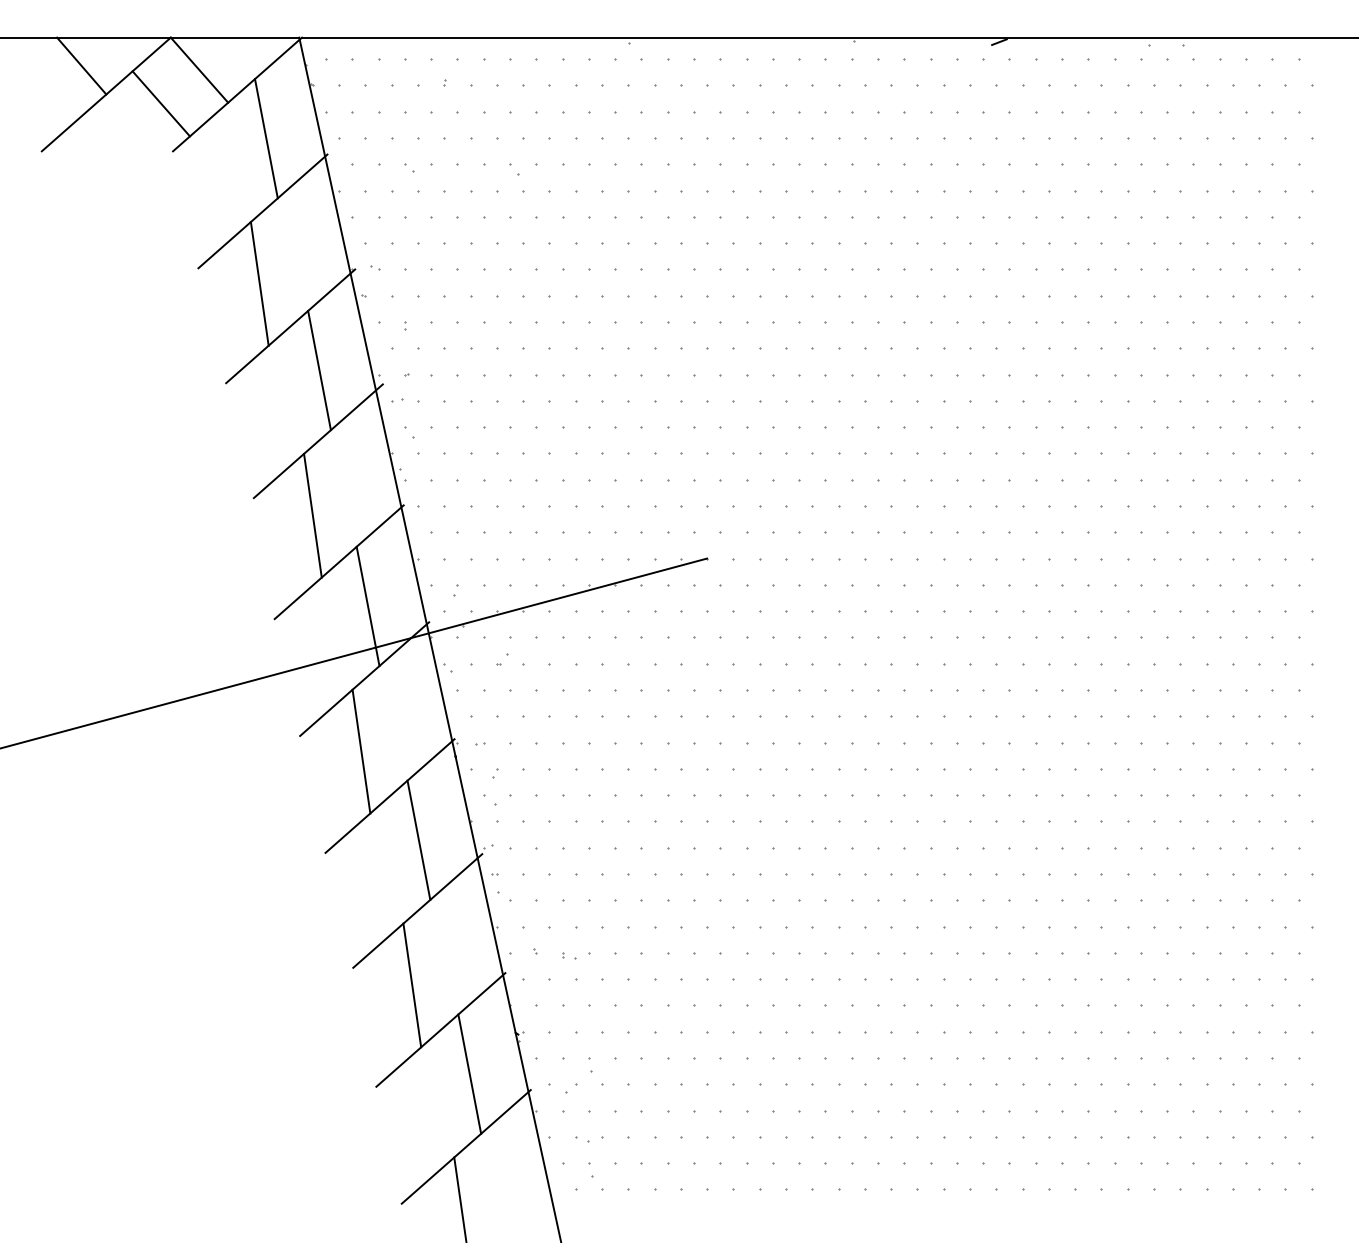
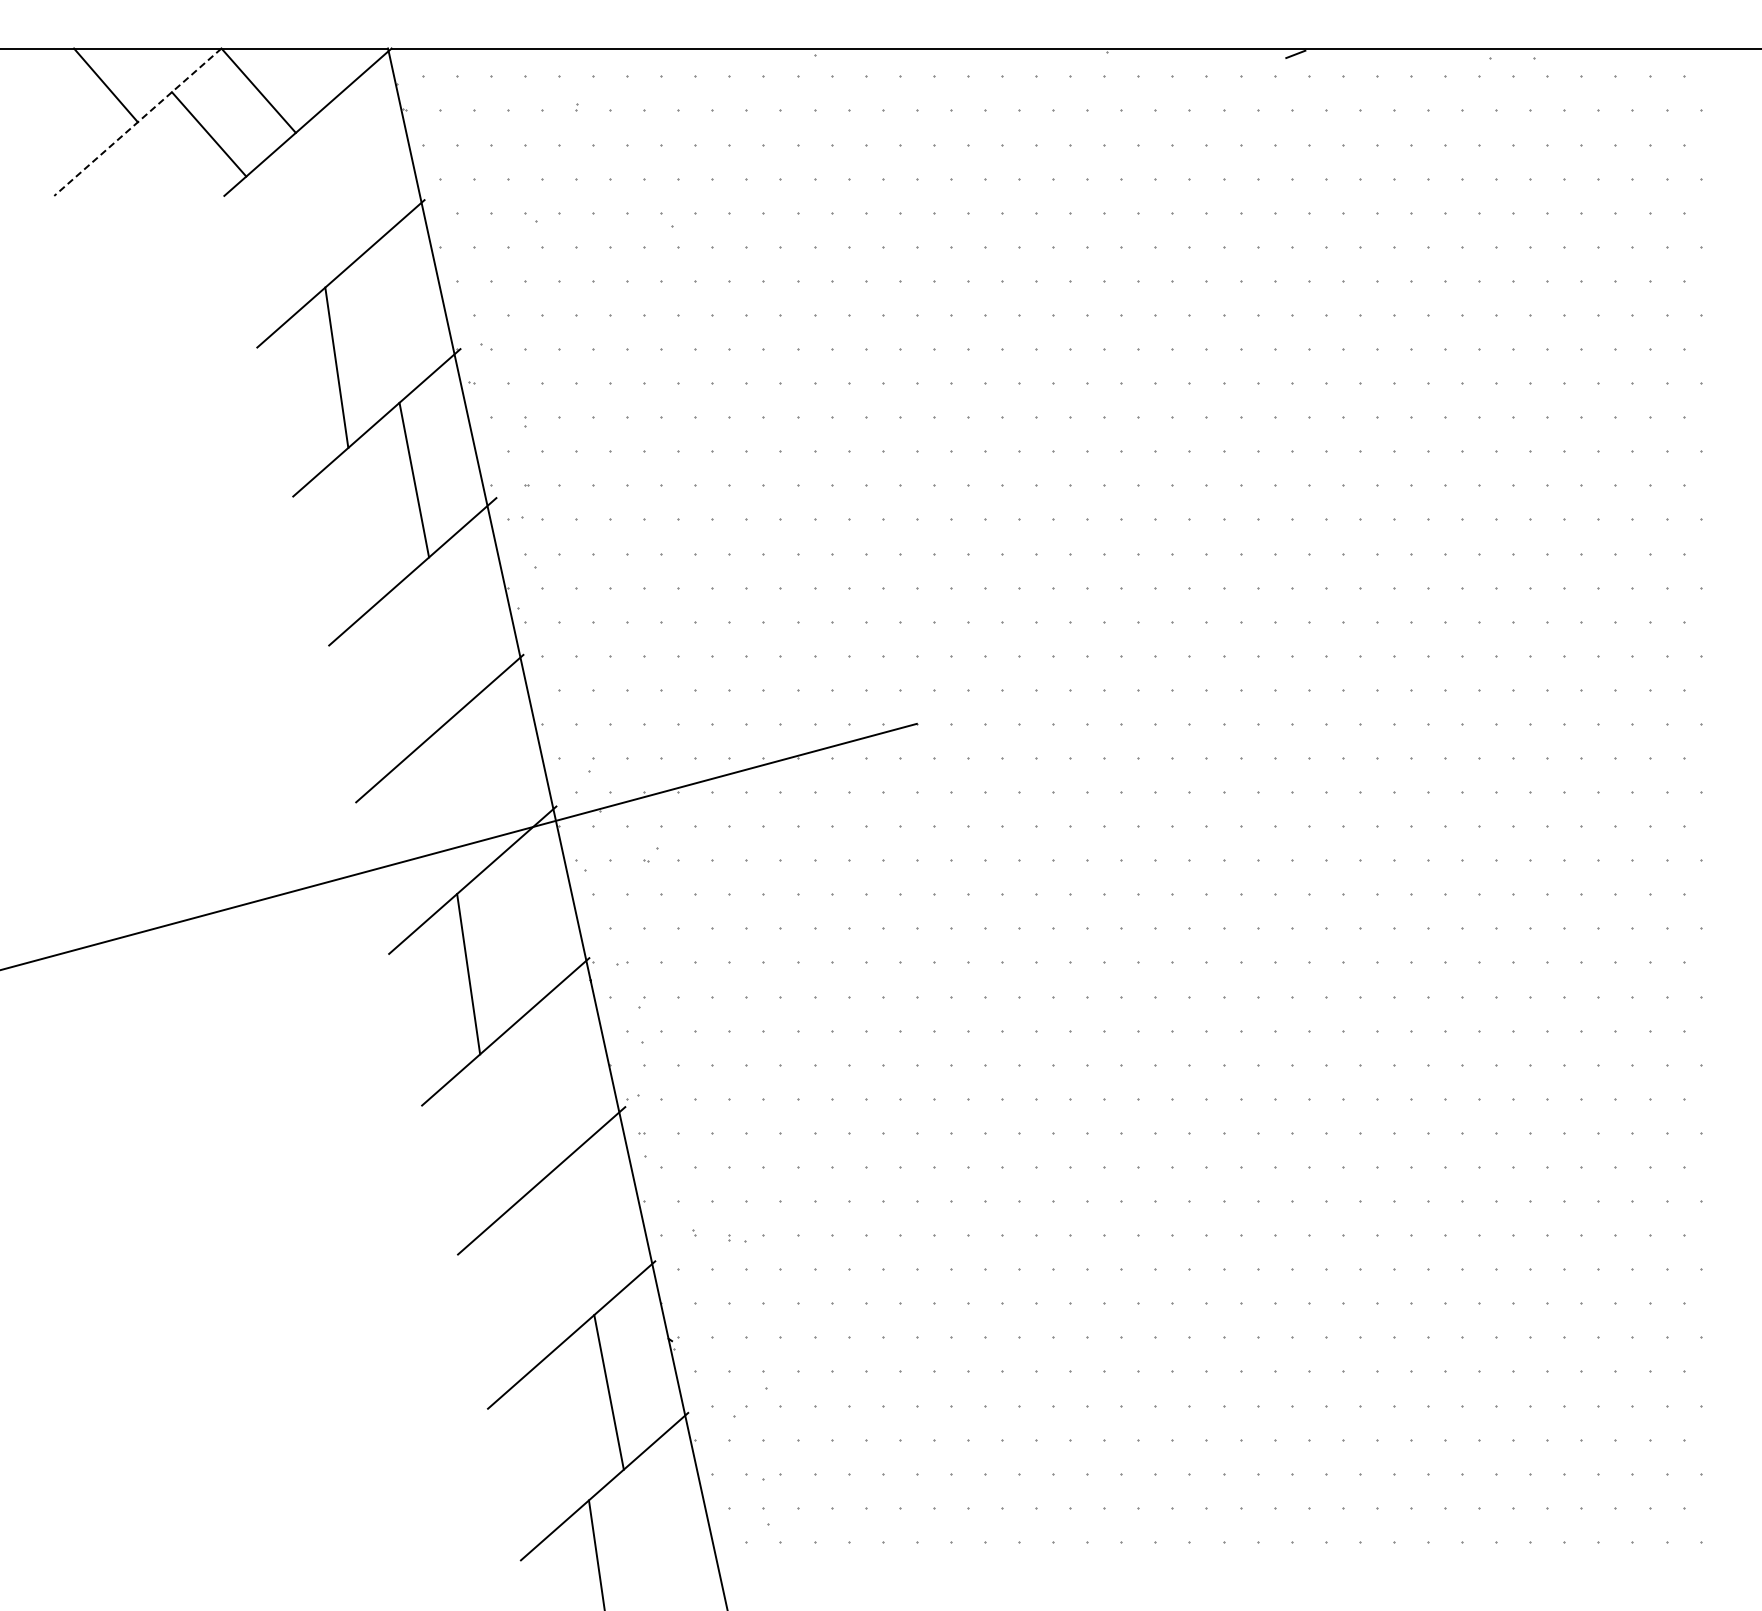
line: (106, 94) -> (137, 122), solid -> dashed
line: (266, 138) -> (345, 179), removed
line: (312, 515) -> (405, 668), removed
line: (368, 606) -> (477, 785), removed
line: (418, 839) -> (542, 1088), removed
line: (412, 985) -> (534, 1277), removed

